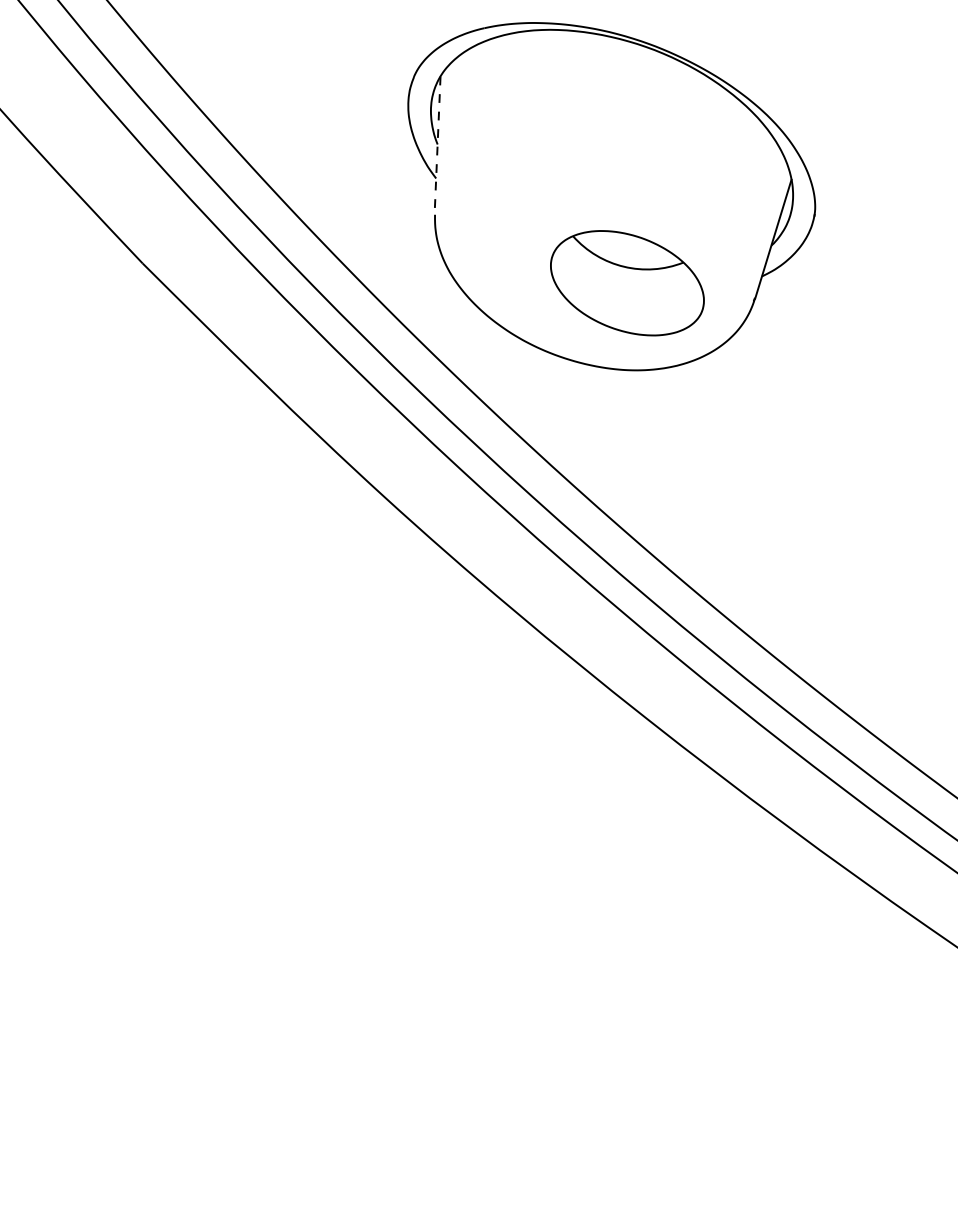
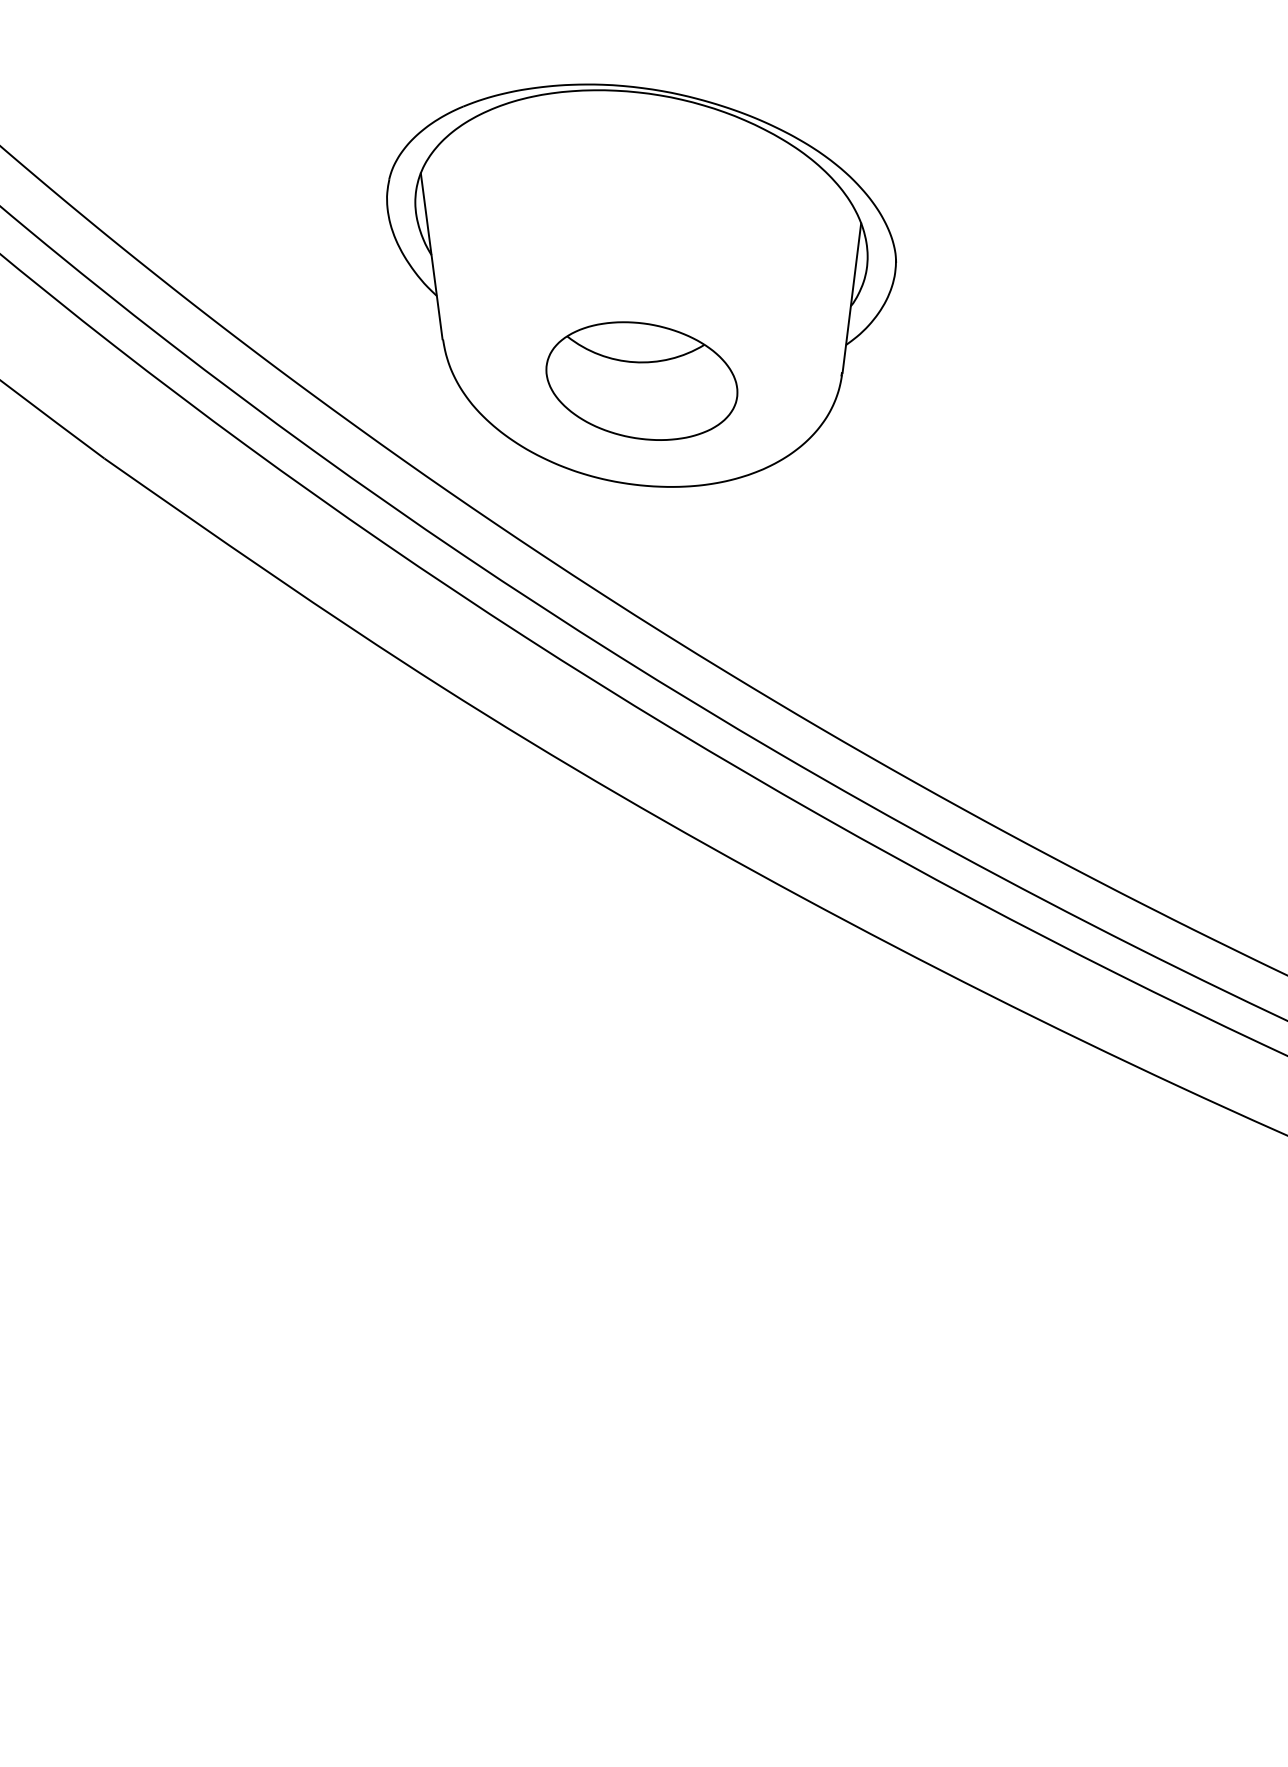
line: (437, 145) -> (431, 256), dashed -> solid
part: (627, 282) -> (641, 380), moved

